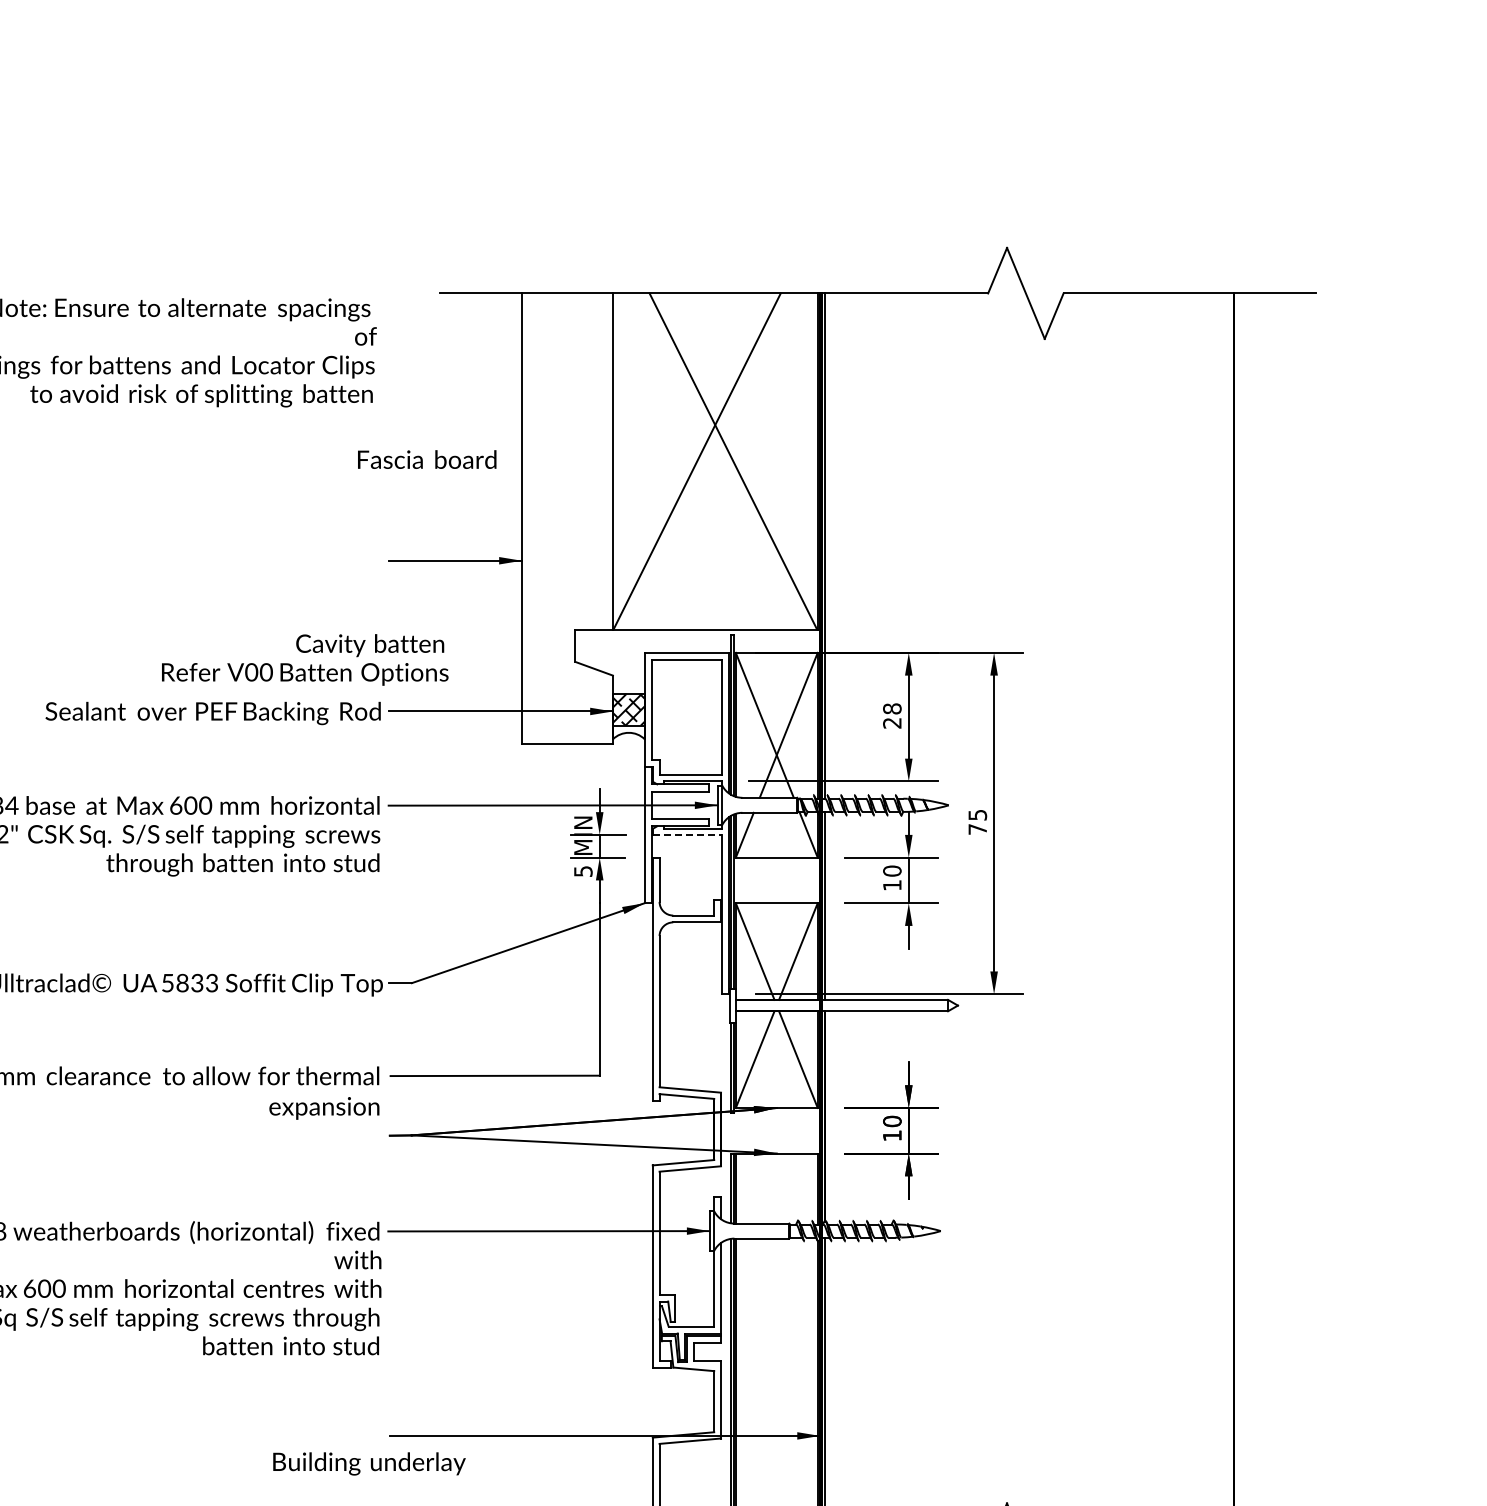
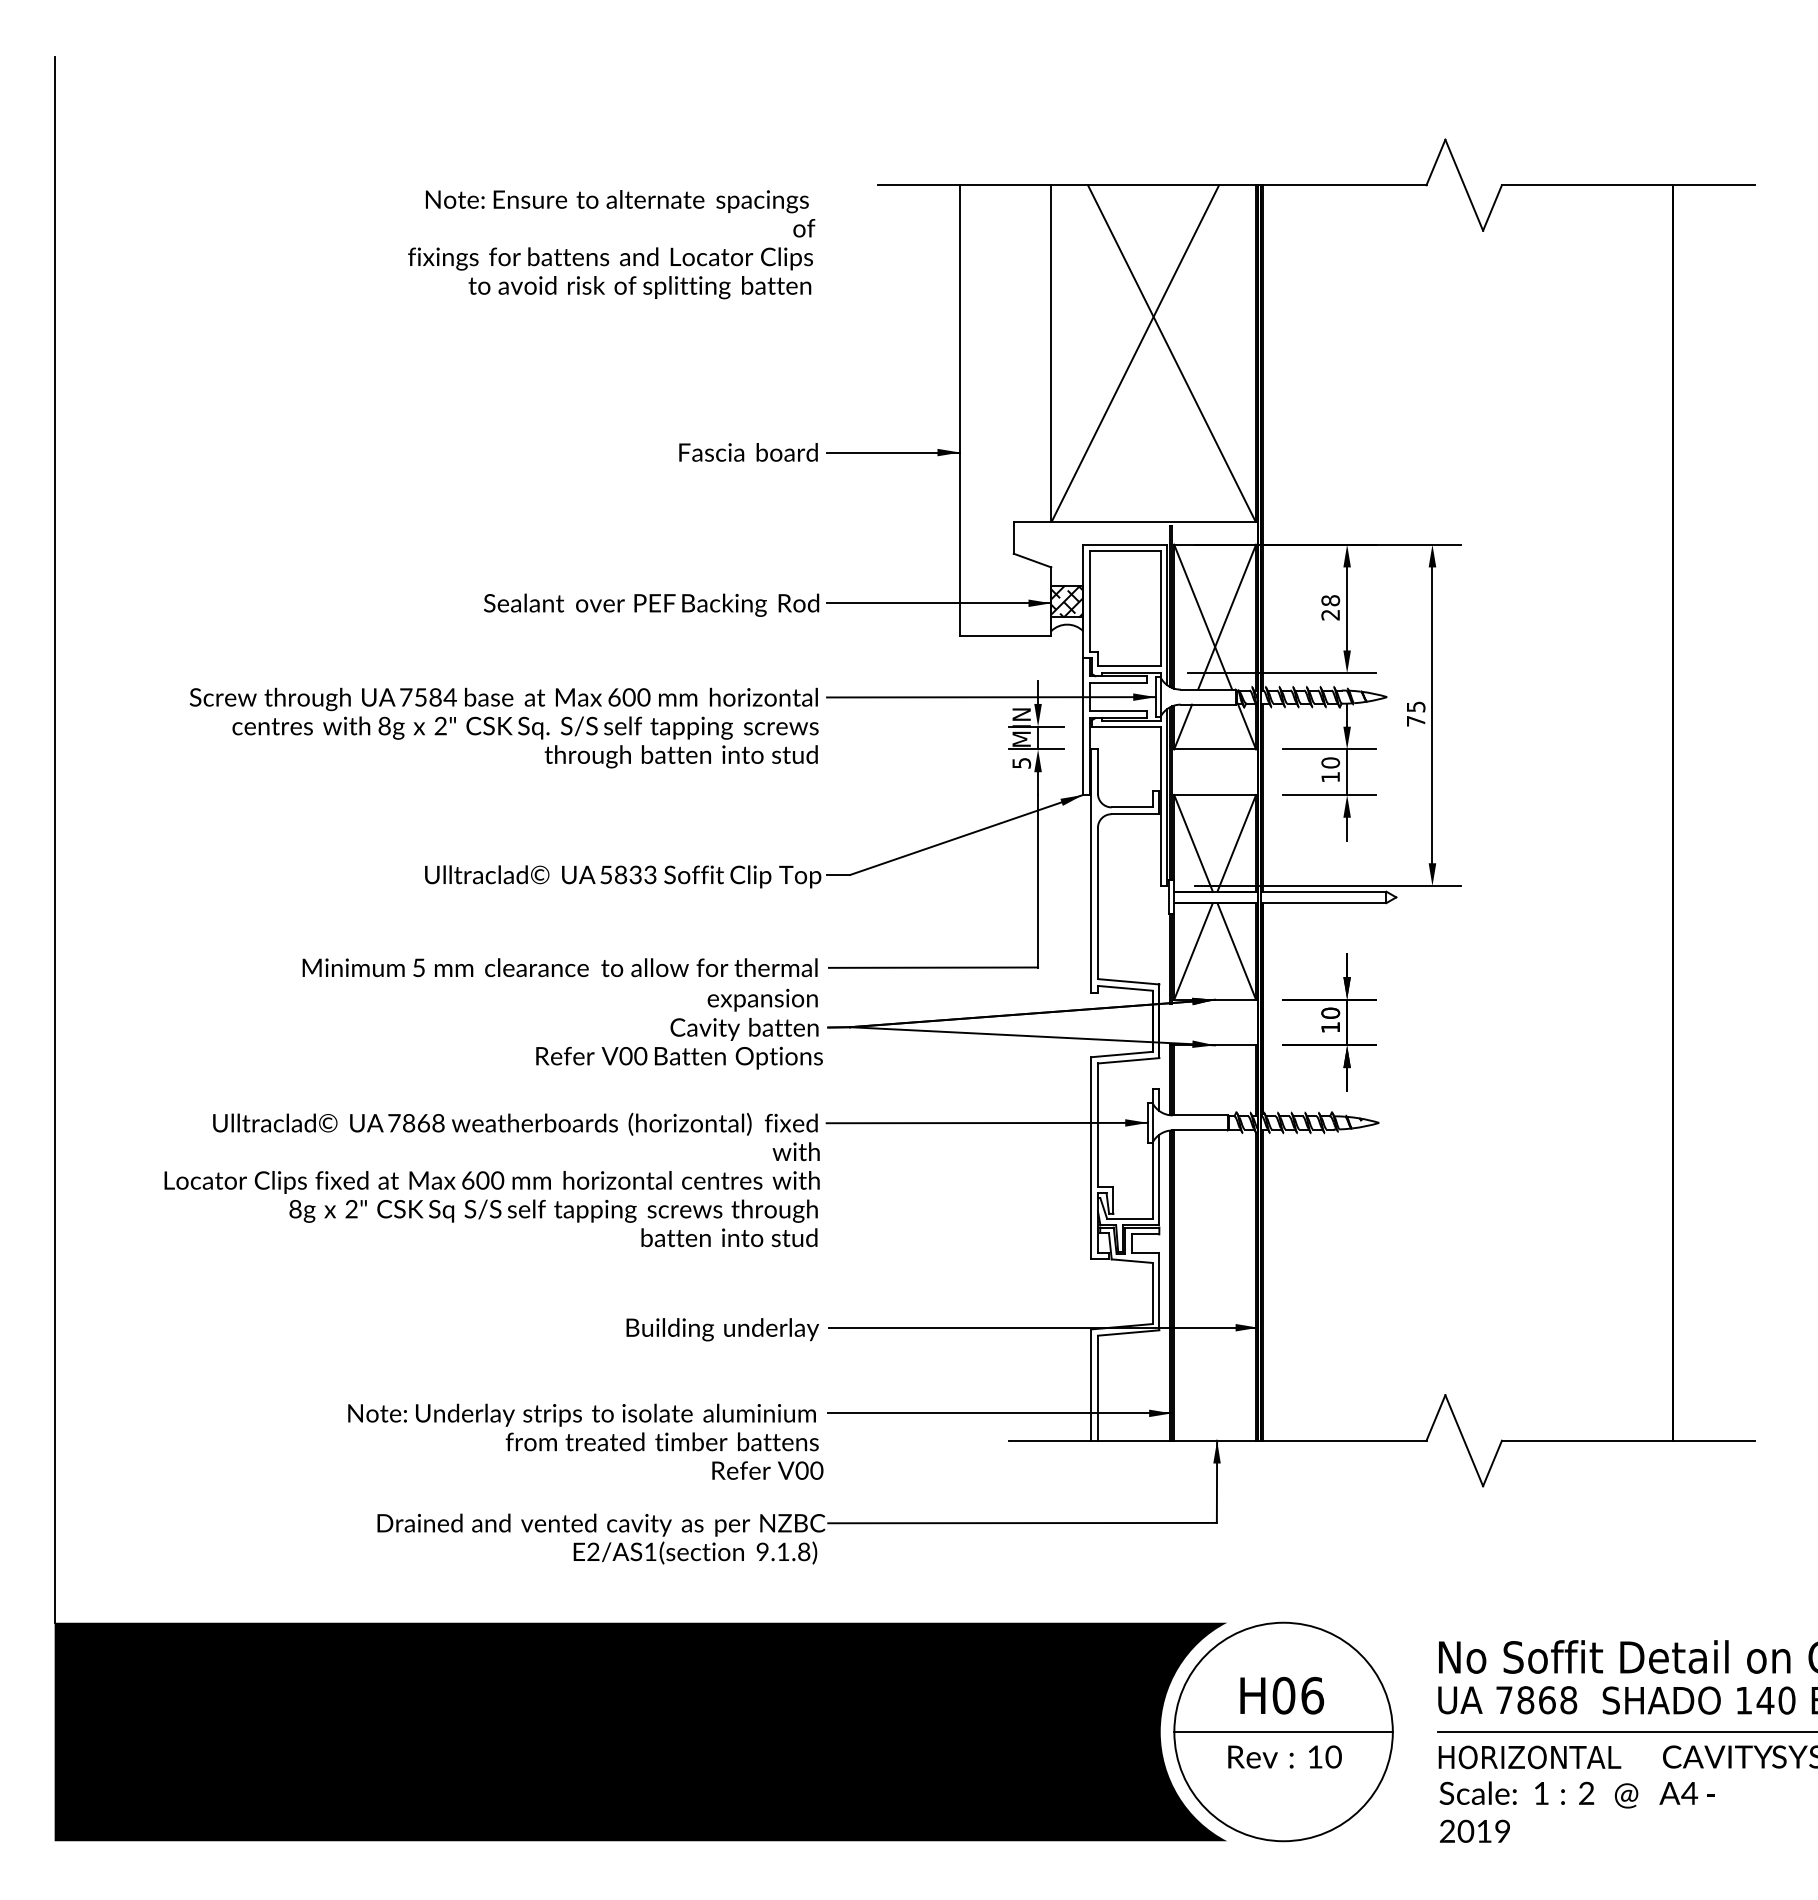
text: (427, 459) -> (748, 452), moved
text: (305, 659) -> (679, 1043), moved
line: (688, 834) -> (1126, 726), dashed -> solid
text: (369, 1463) -> (722, 1329), moved

